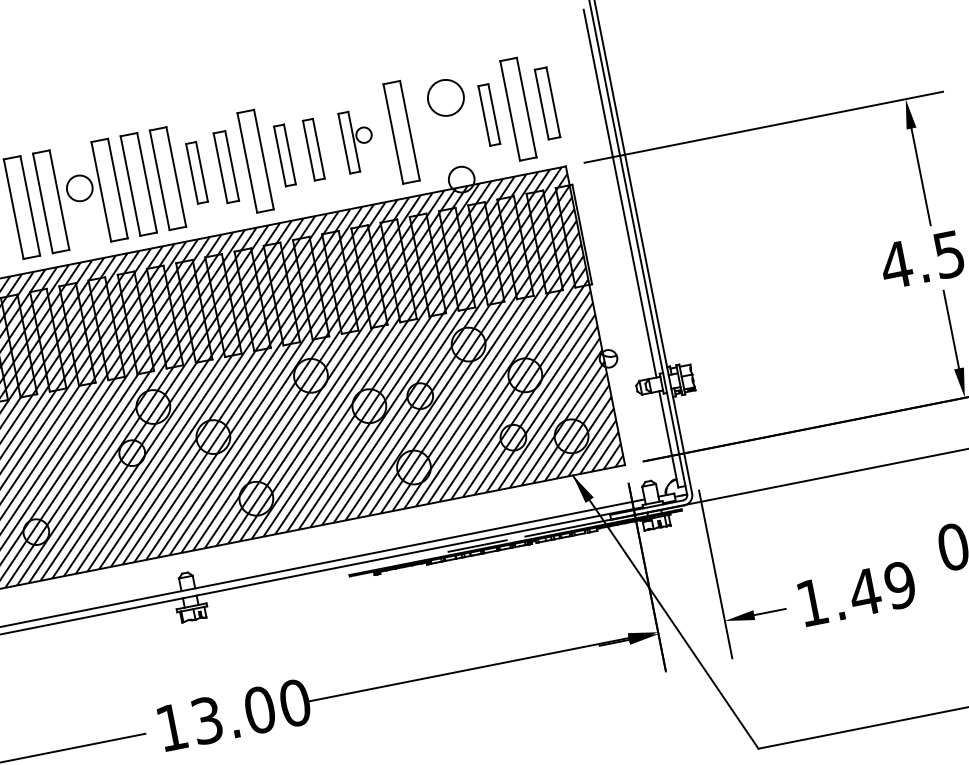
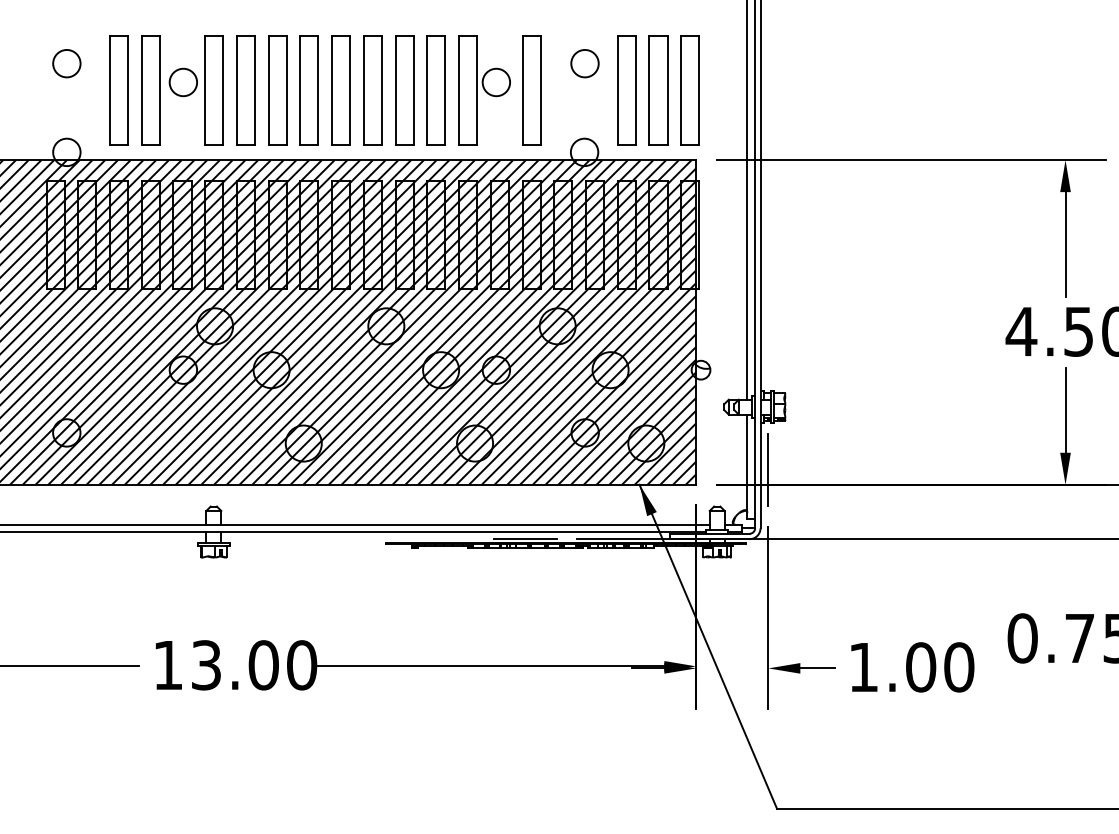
circle: (445, 97) -> (584, 63), size x0.71
part: (546, 103) -> (689, 90), size x1.43
part: (489, 115) -> (626, 90), size x1.67
part: (358, 140) -> (484, 90), size x1.67
part: (313, 149) -> (435, 90), size x1.67
part: (284, 155) -> (404, 90), size x1.67
part: (225, 167) -> (340, 90), size x1.43
part: (196, 172) -> (308, 90), size x1.67
line: (688, 438) -> (768, 470), added
text: (882, 588) -> (939, 667), 1.49 -> 1.00

